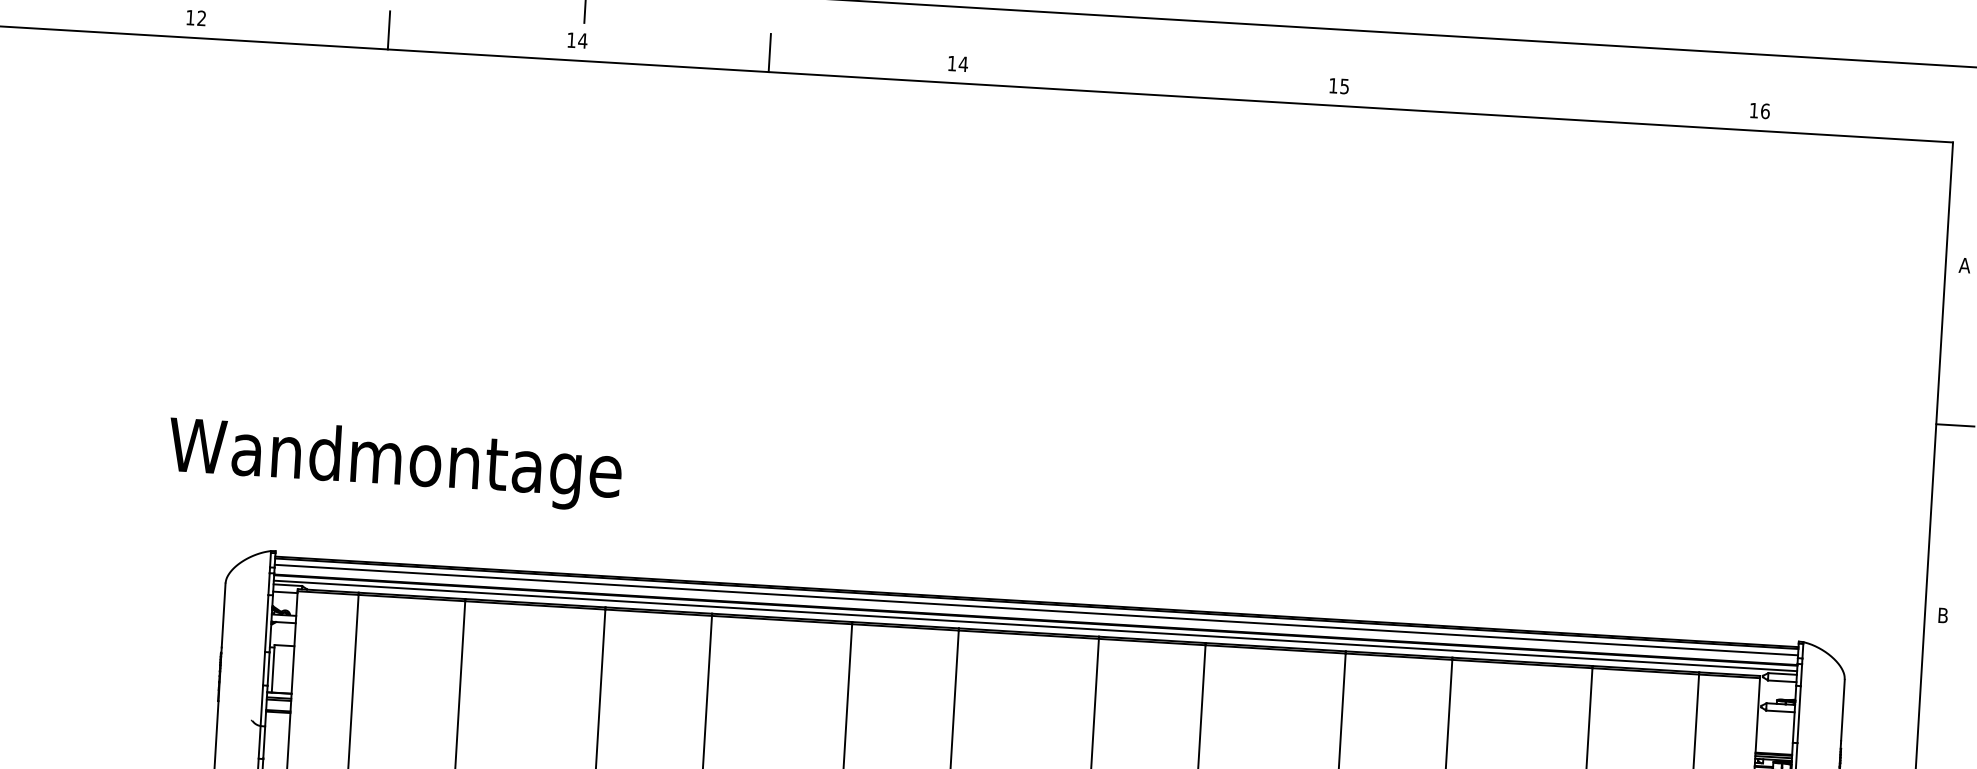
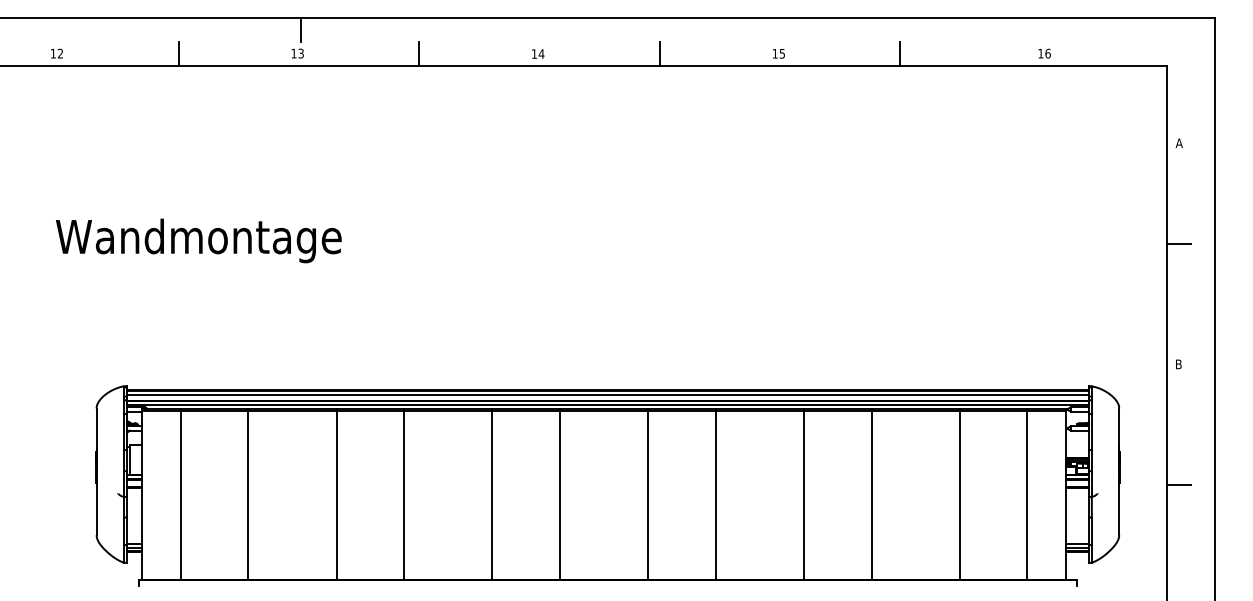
text: (583, 40) -> (301, 53), 14 -> 13
line: (1150, 76) -> (659, 54), added
line: (1531, 98) -> (900, 54), added
text: (394, 463) -> (198, 240), moved

